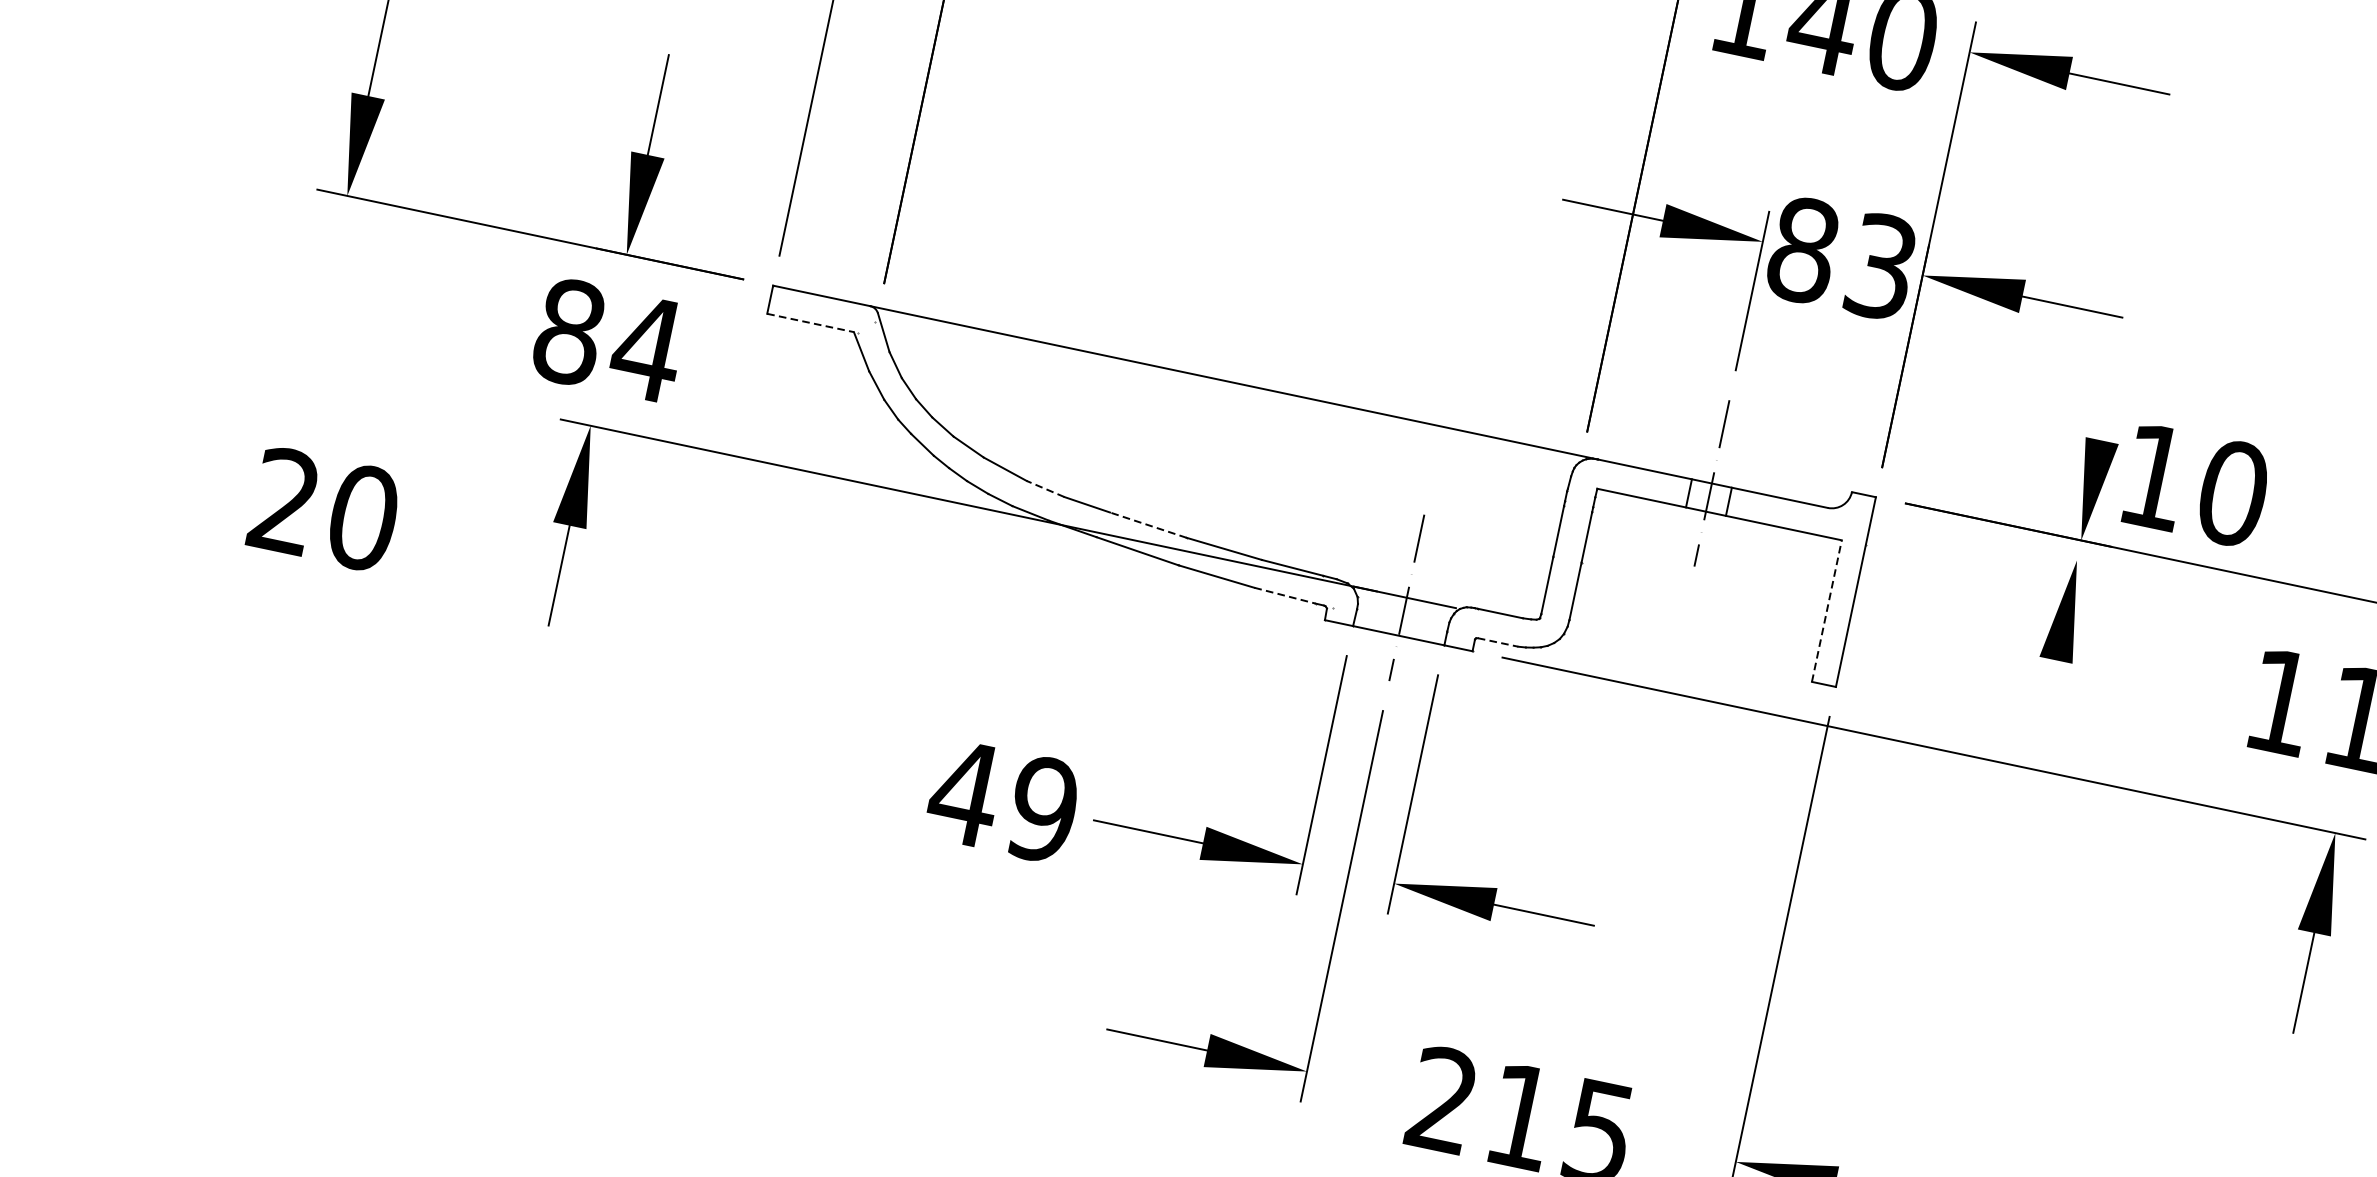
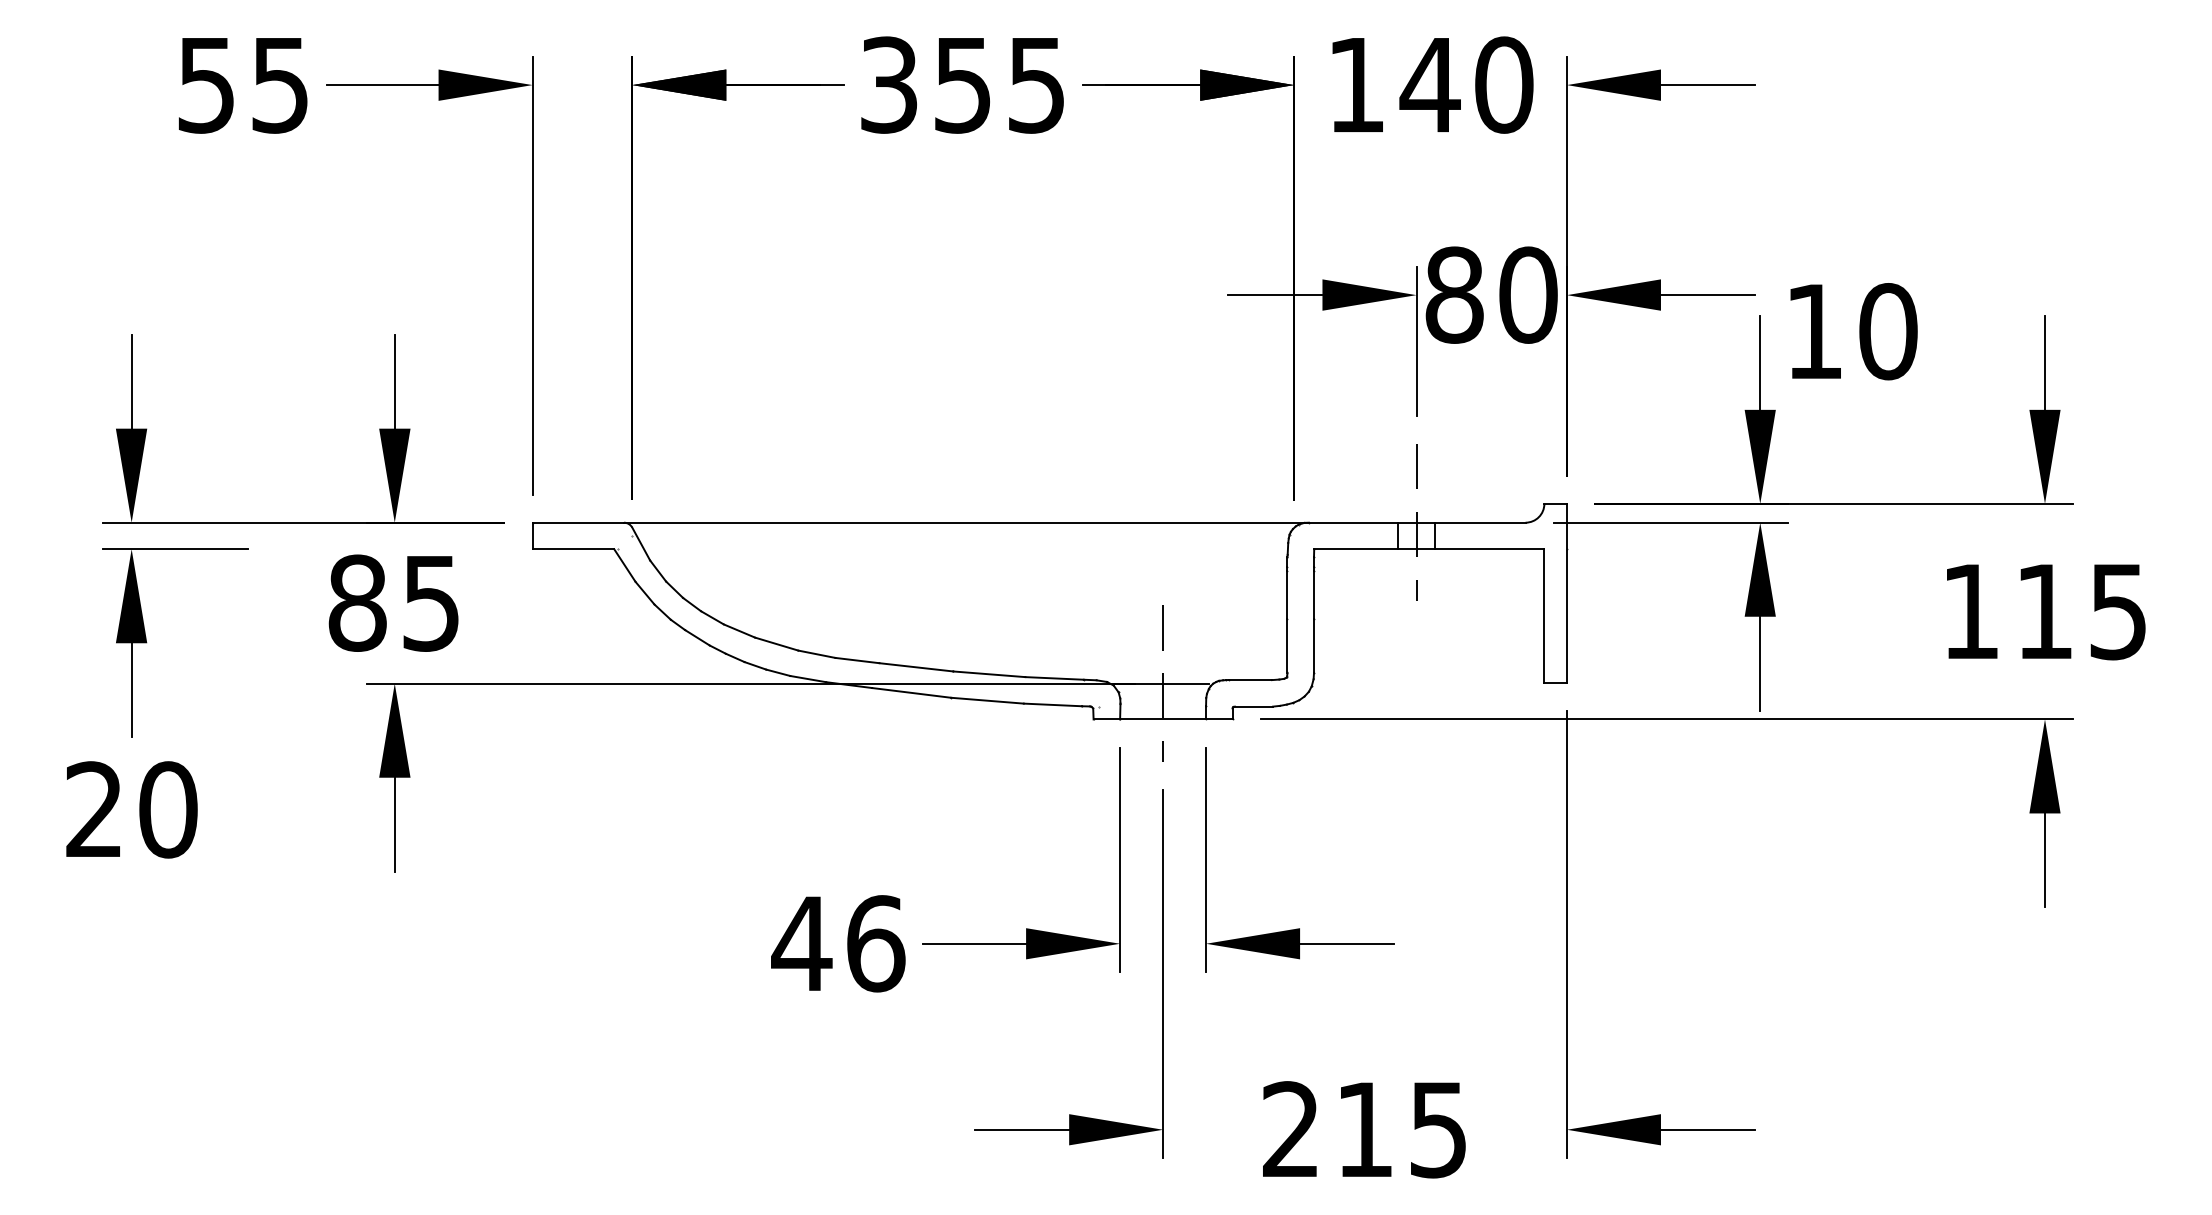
text: (1881, 266) -> (1528, 294), 83 -> 80
line: (810, 323) -> (573, 549), dashed -> solid
part: (337, 326) -> (147, 642), added
text: (647, 348) -> (431, 603), 84 -> 85
line: (2113, 390) -> (1760, 362), added
text: (2196, 485) -> (1853, 331), moved
line: (1045, 489) -> (816, 654), dashed -> solid
text: (324, 509) -> (131, 809), moved
line: (1147, 525) -> (915, 667), dashed -> solid
line: (1981, 540) -> (1670, 522), added
line: (1285, 595) -> (1053, 704), dashed -> solid
line: (1827, 610) -> (1544, 615), dashed -> solid
line: (1498, 642) -> (1254, 706), dashed -> solid
line: (2045, 710) -> (1760, 663), added
text: (1043, 809) -> (875, 943), 49 -> 46

